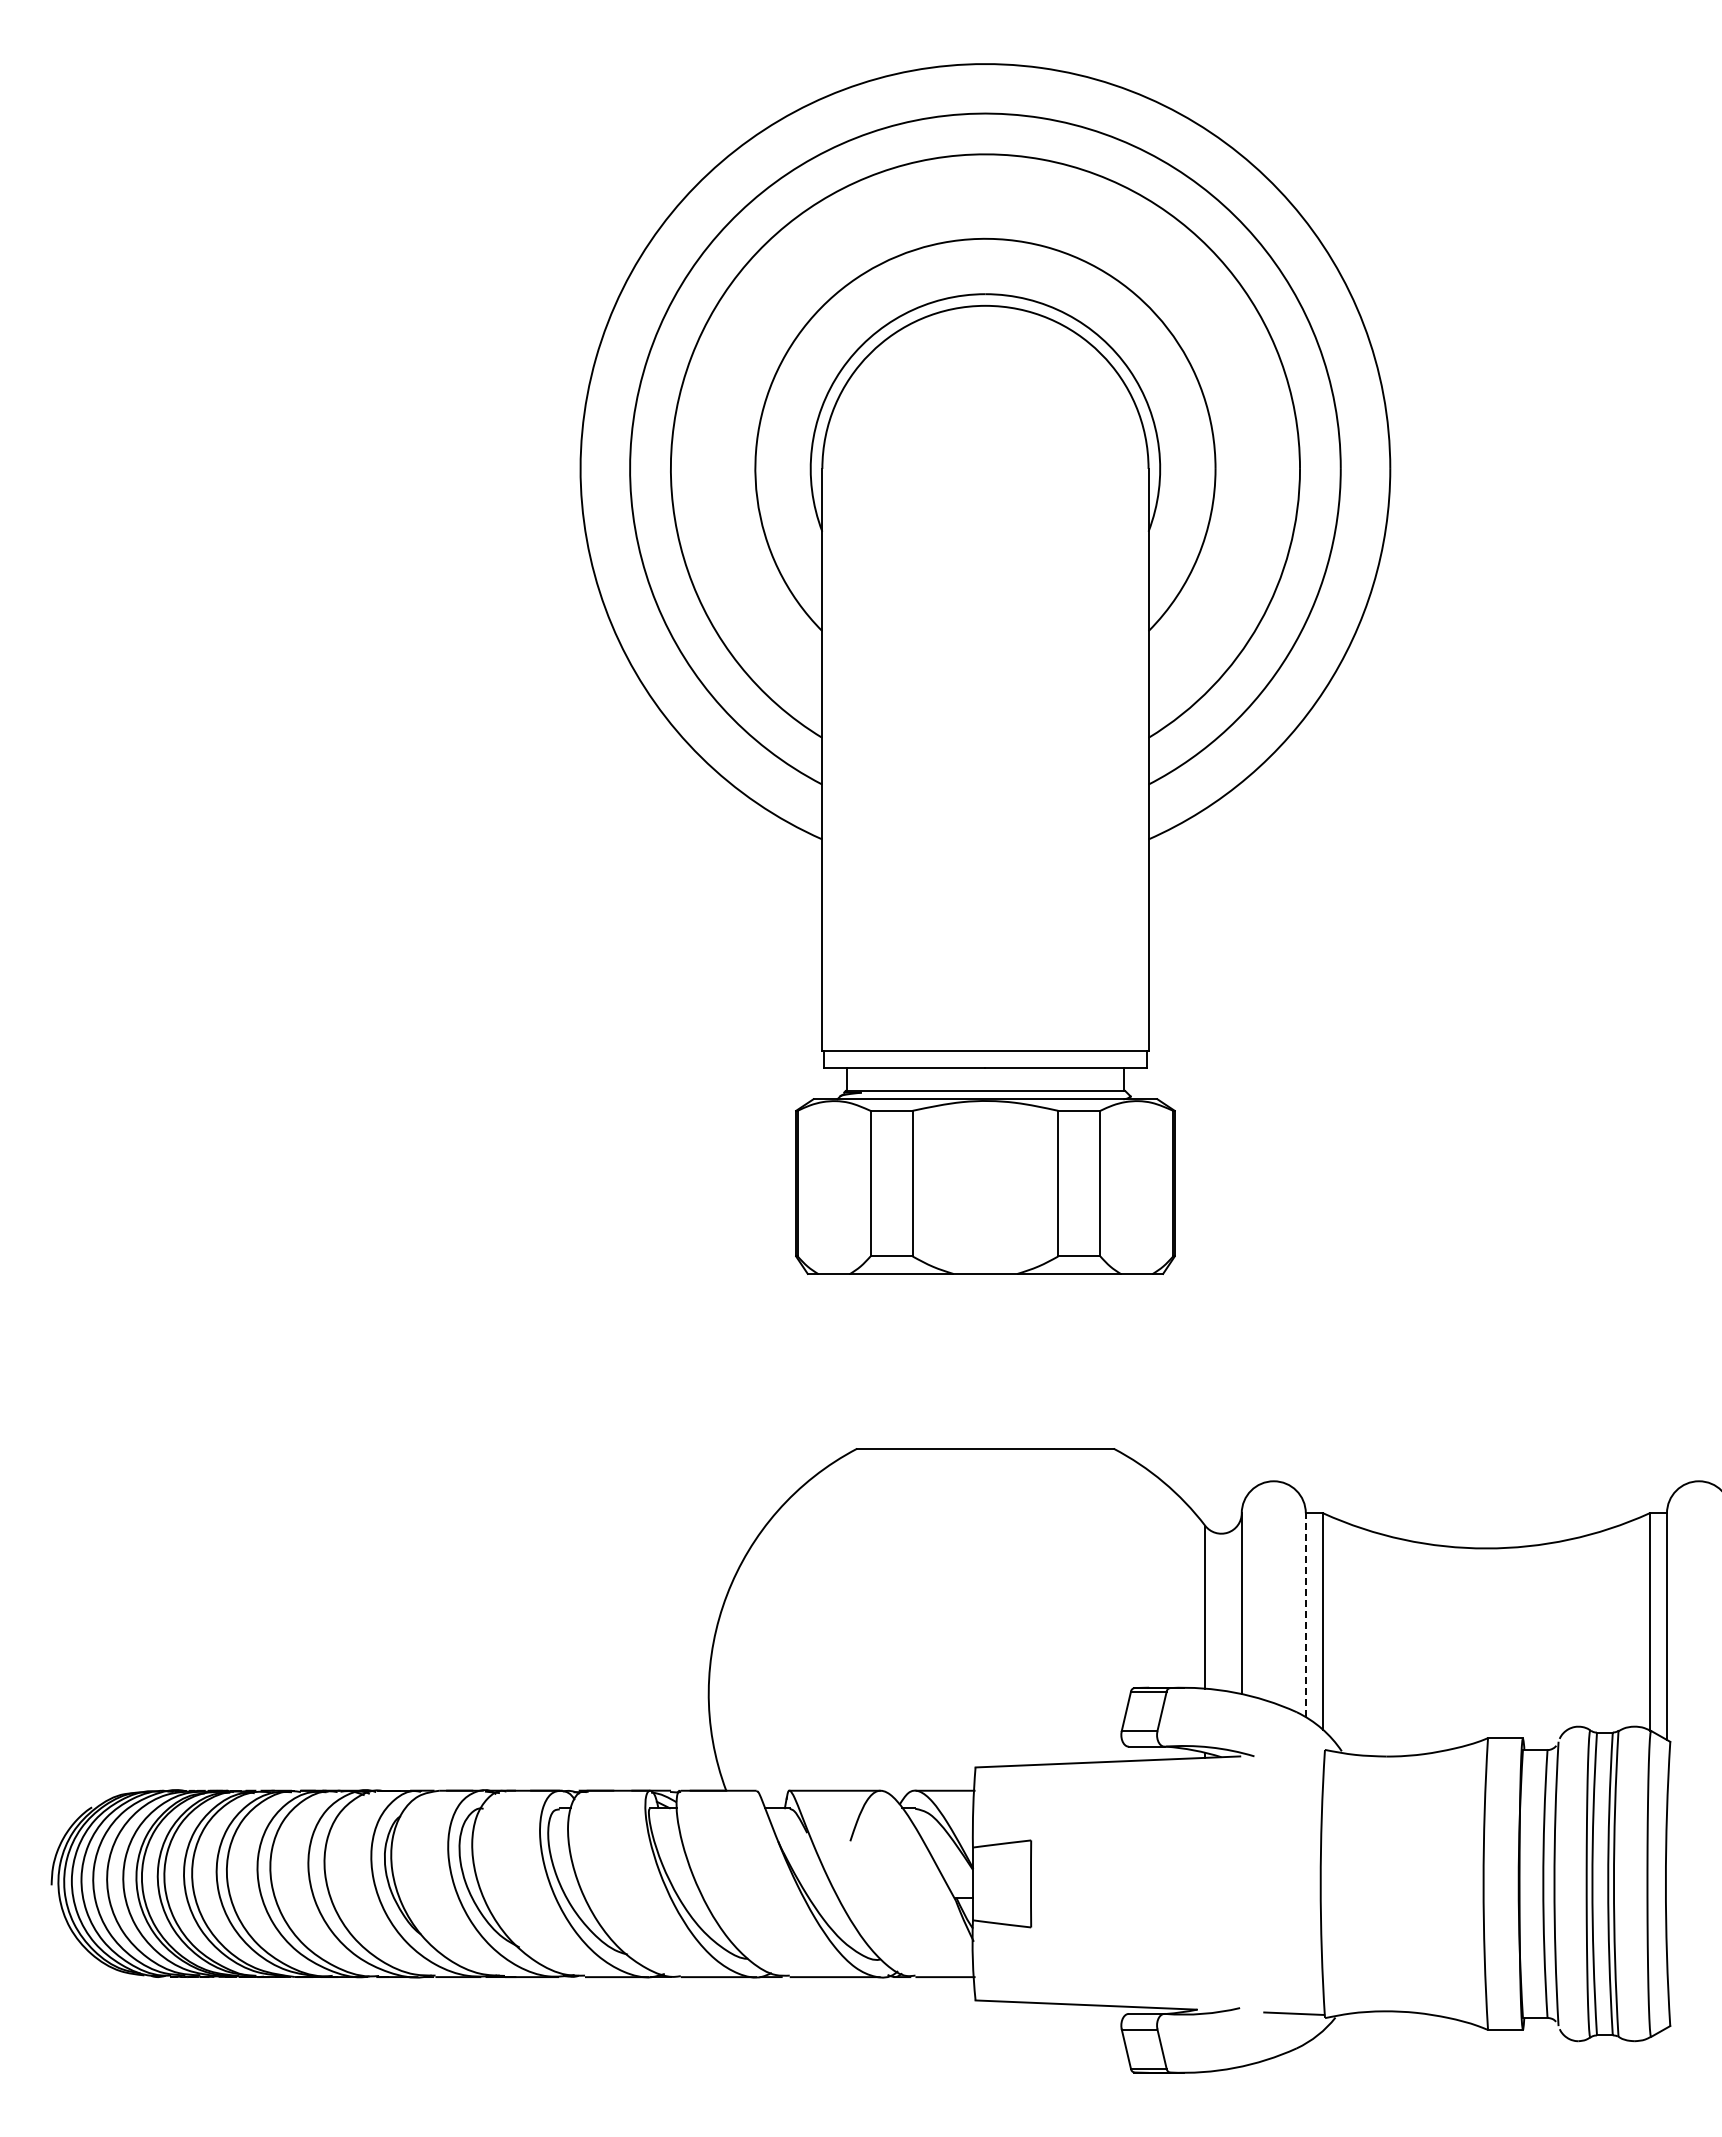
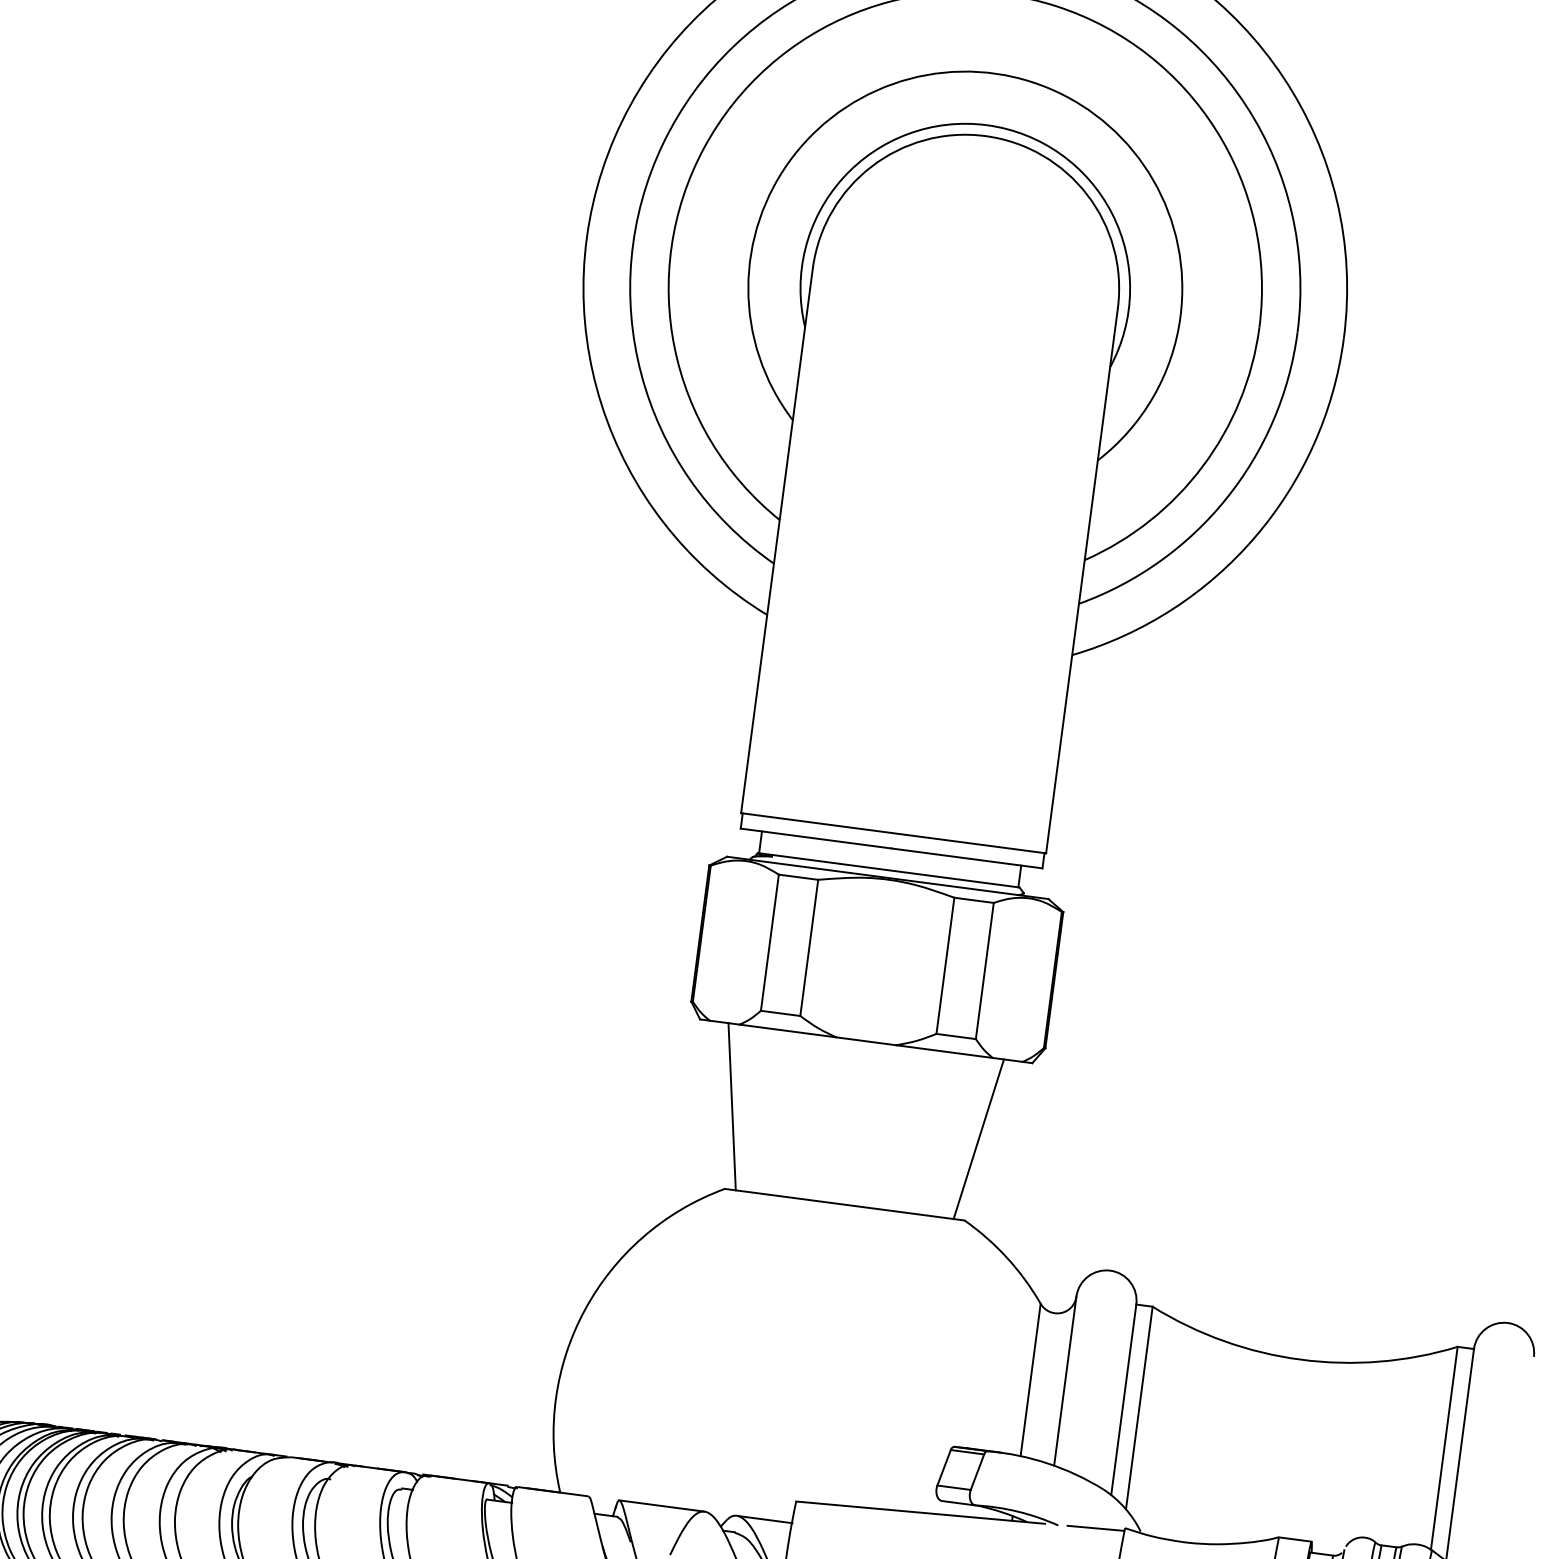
line: (853, 1360) -> (732, 1105), added
line: (1116, 1360) -> (978, 1138), added
line: (1305, 1615) -> (1123, 1400), dashed -> solid
line: (1294, 1753) -> (1096, 1527), added

